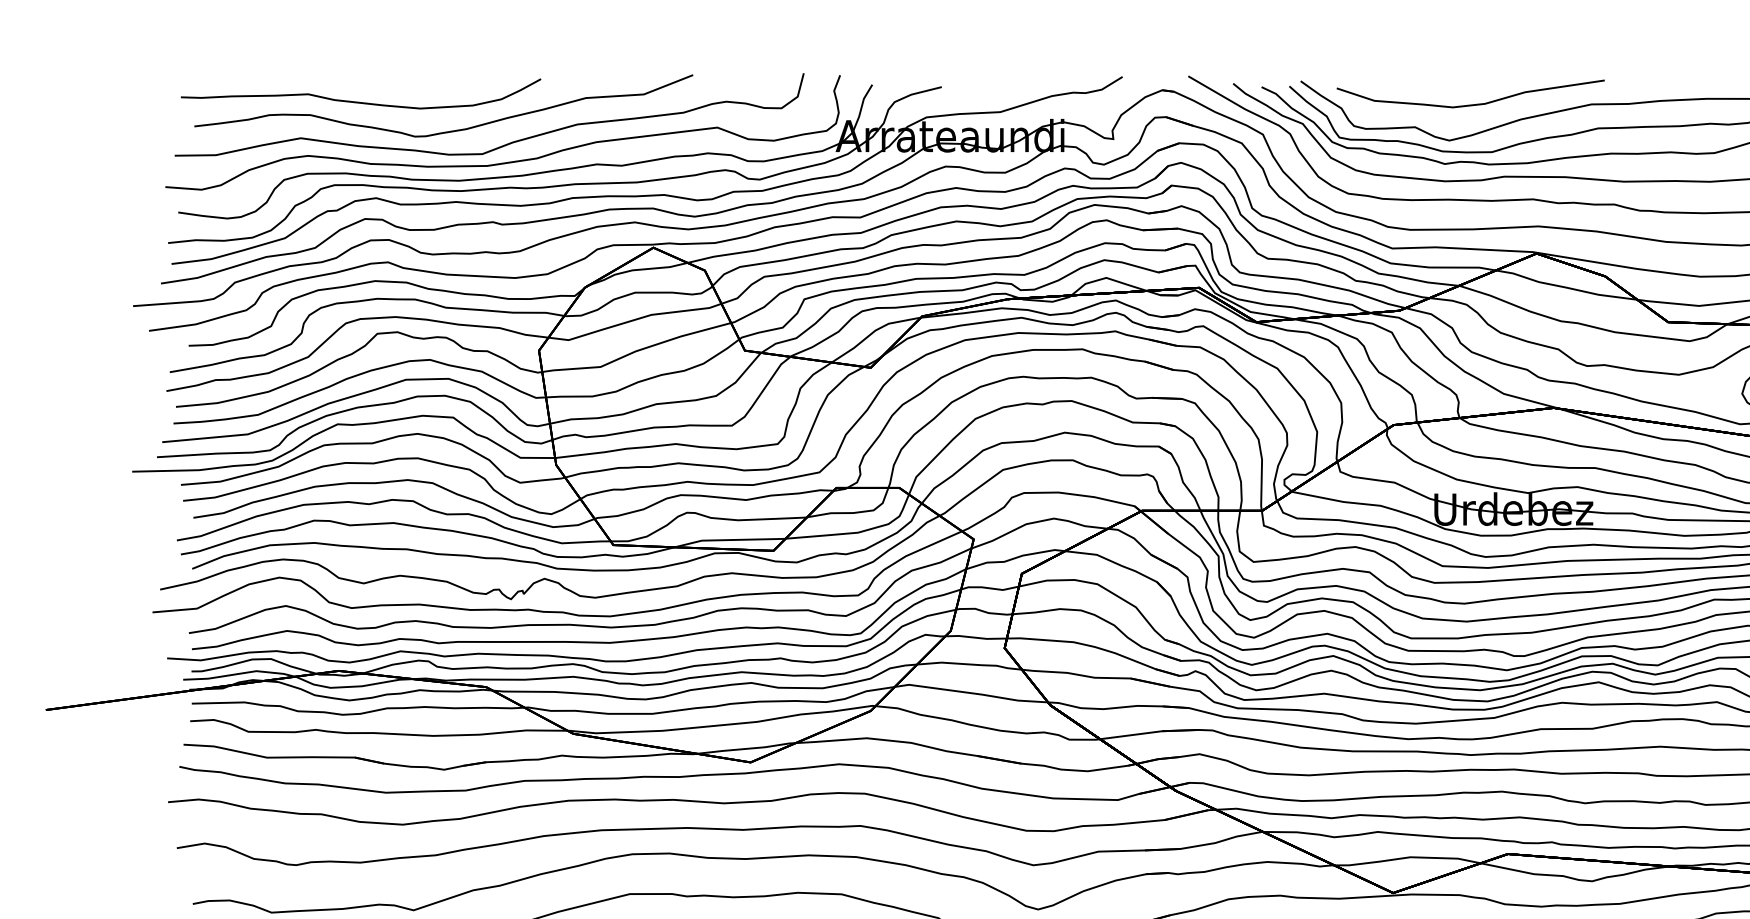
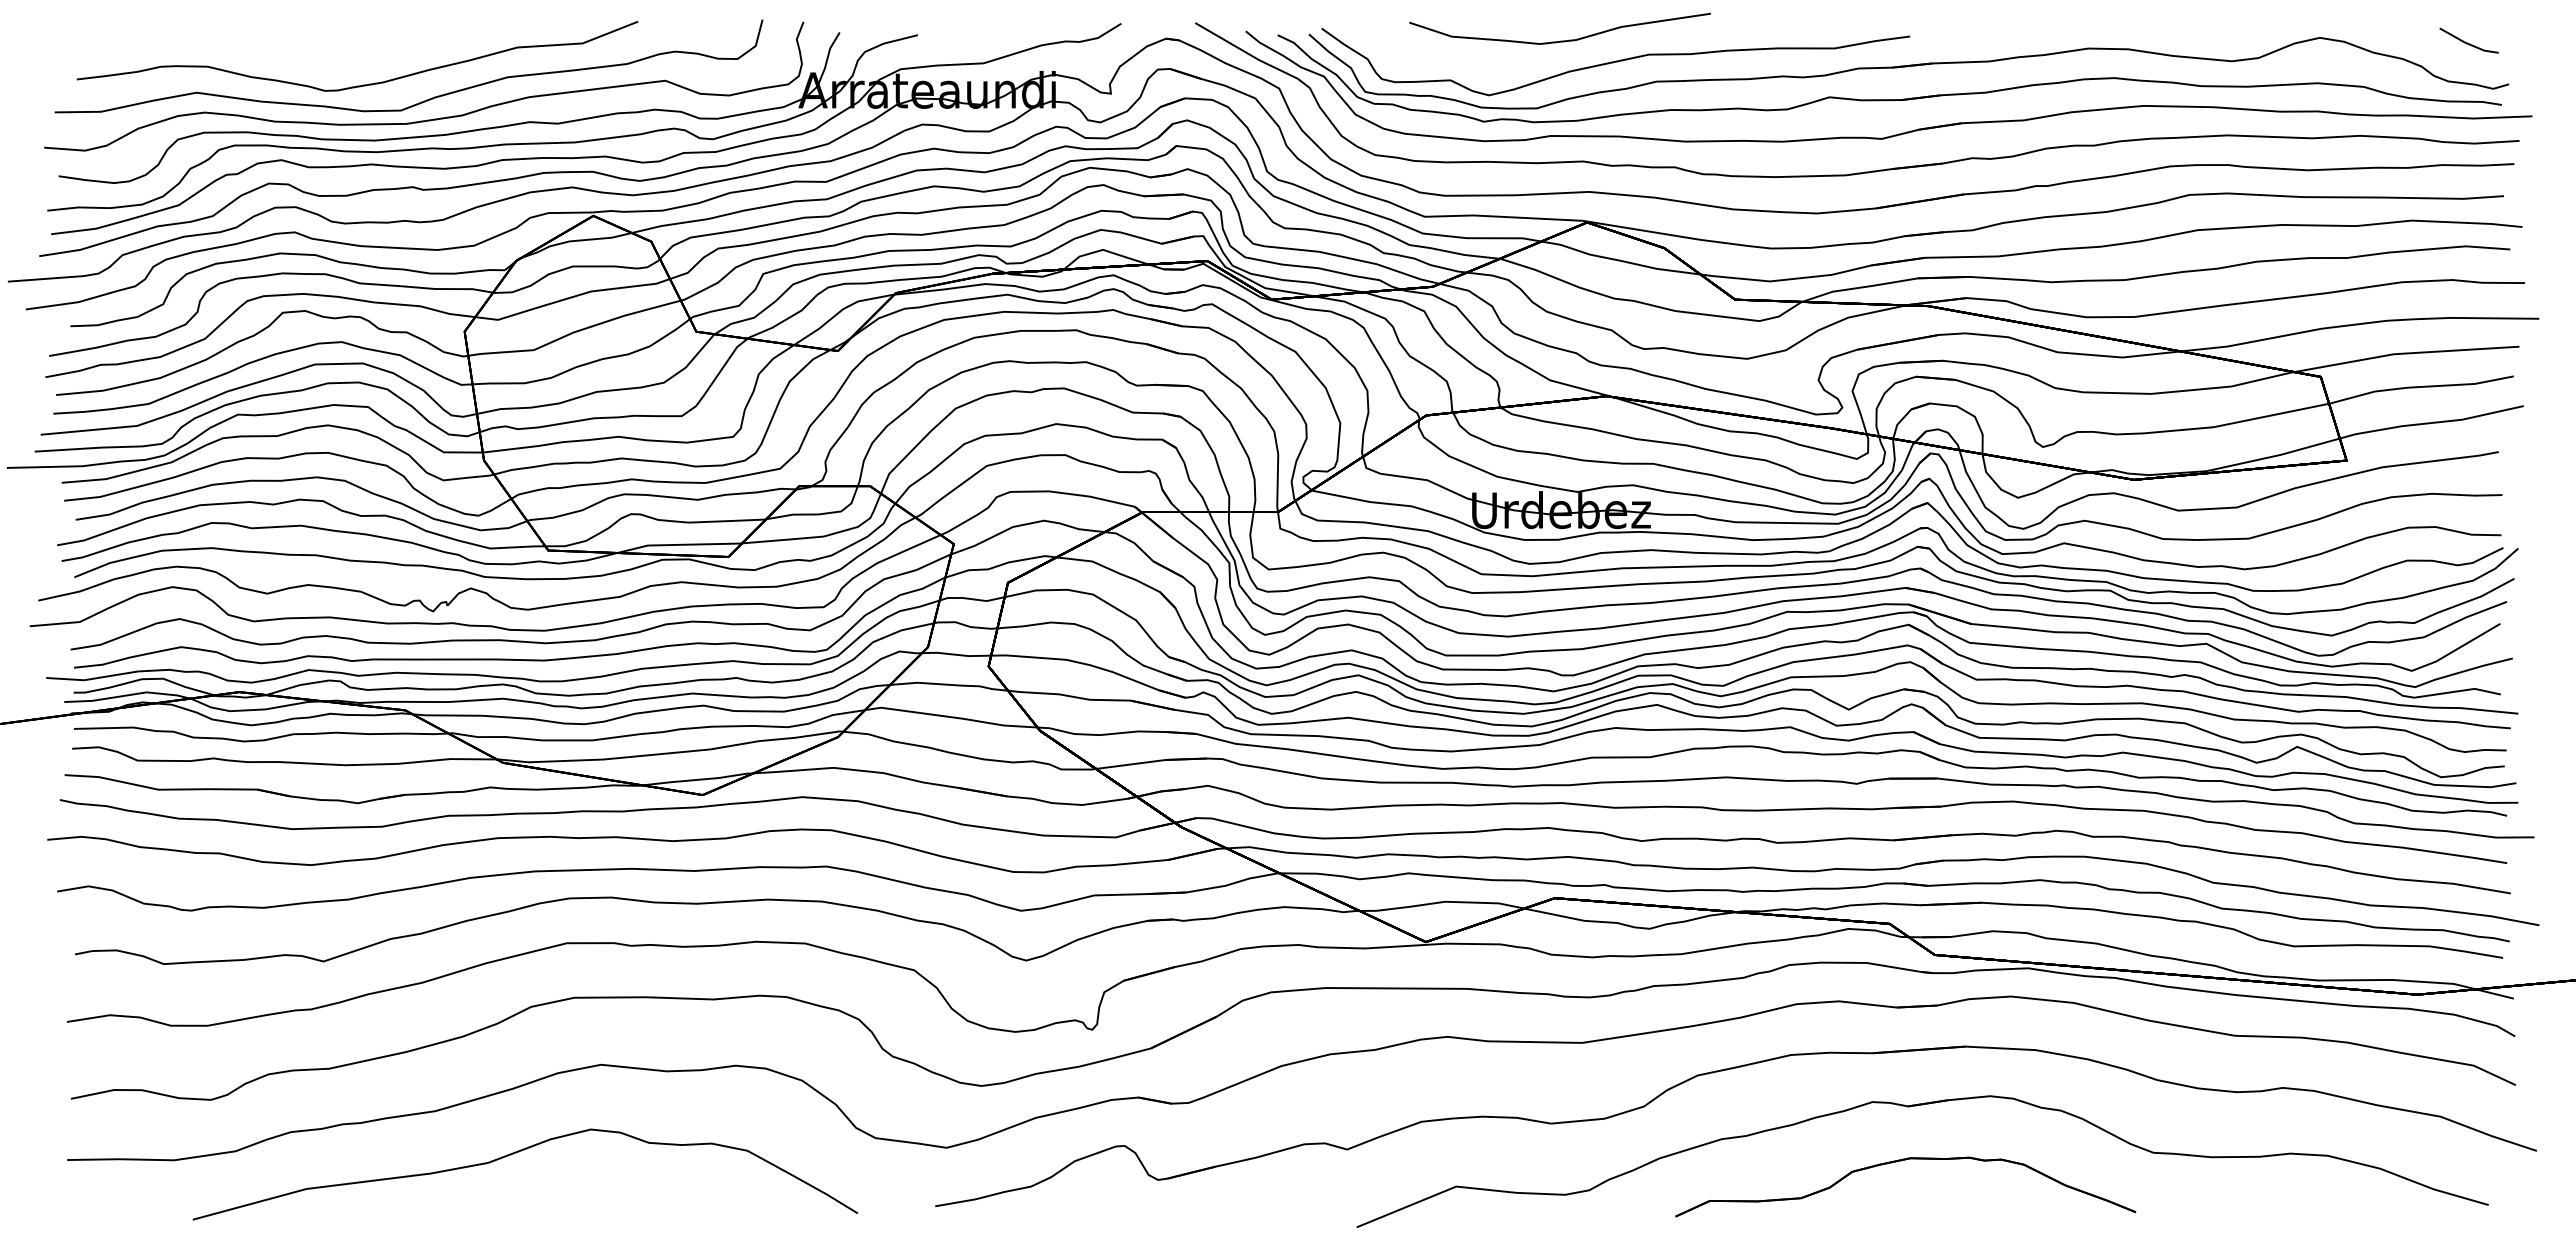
curve: (359, 101) -> (262, 51), removed
curve: (1471, 104) -> (1560, 40), moved

